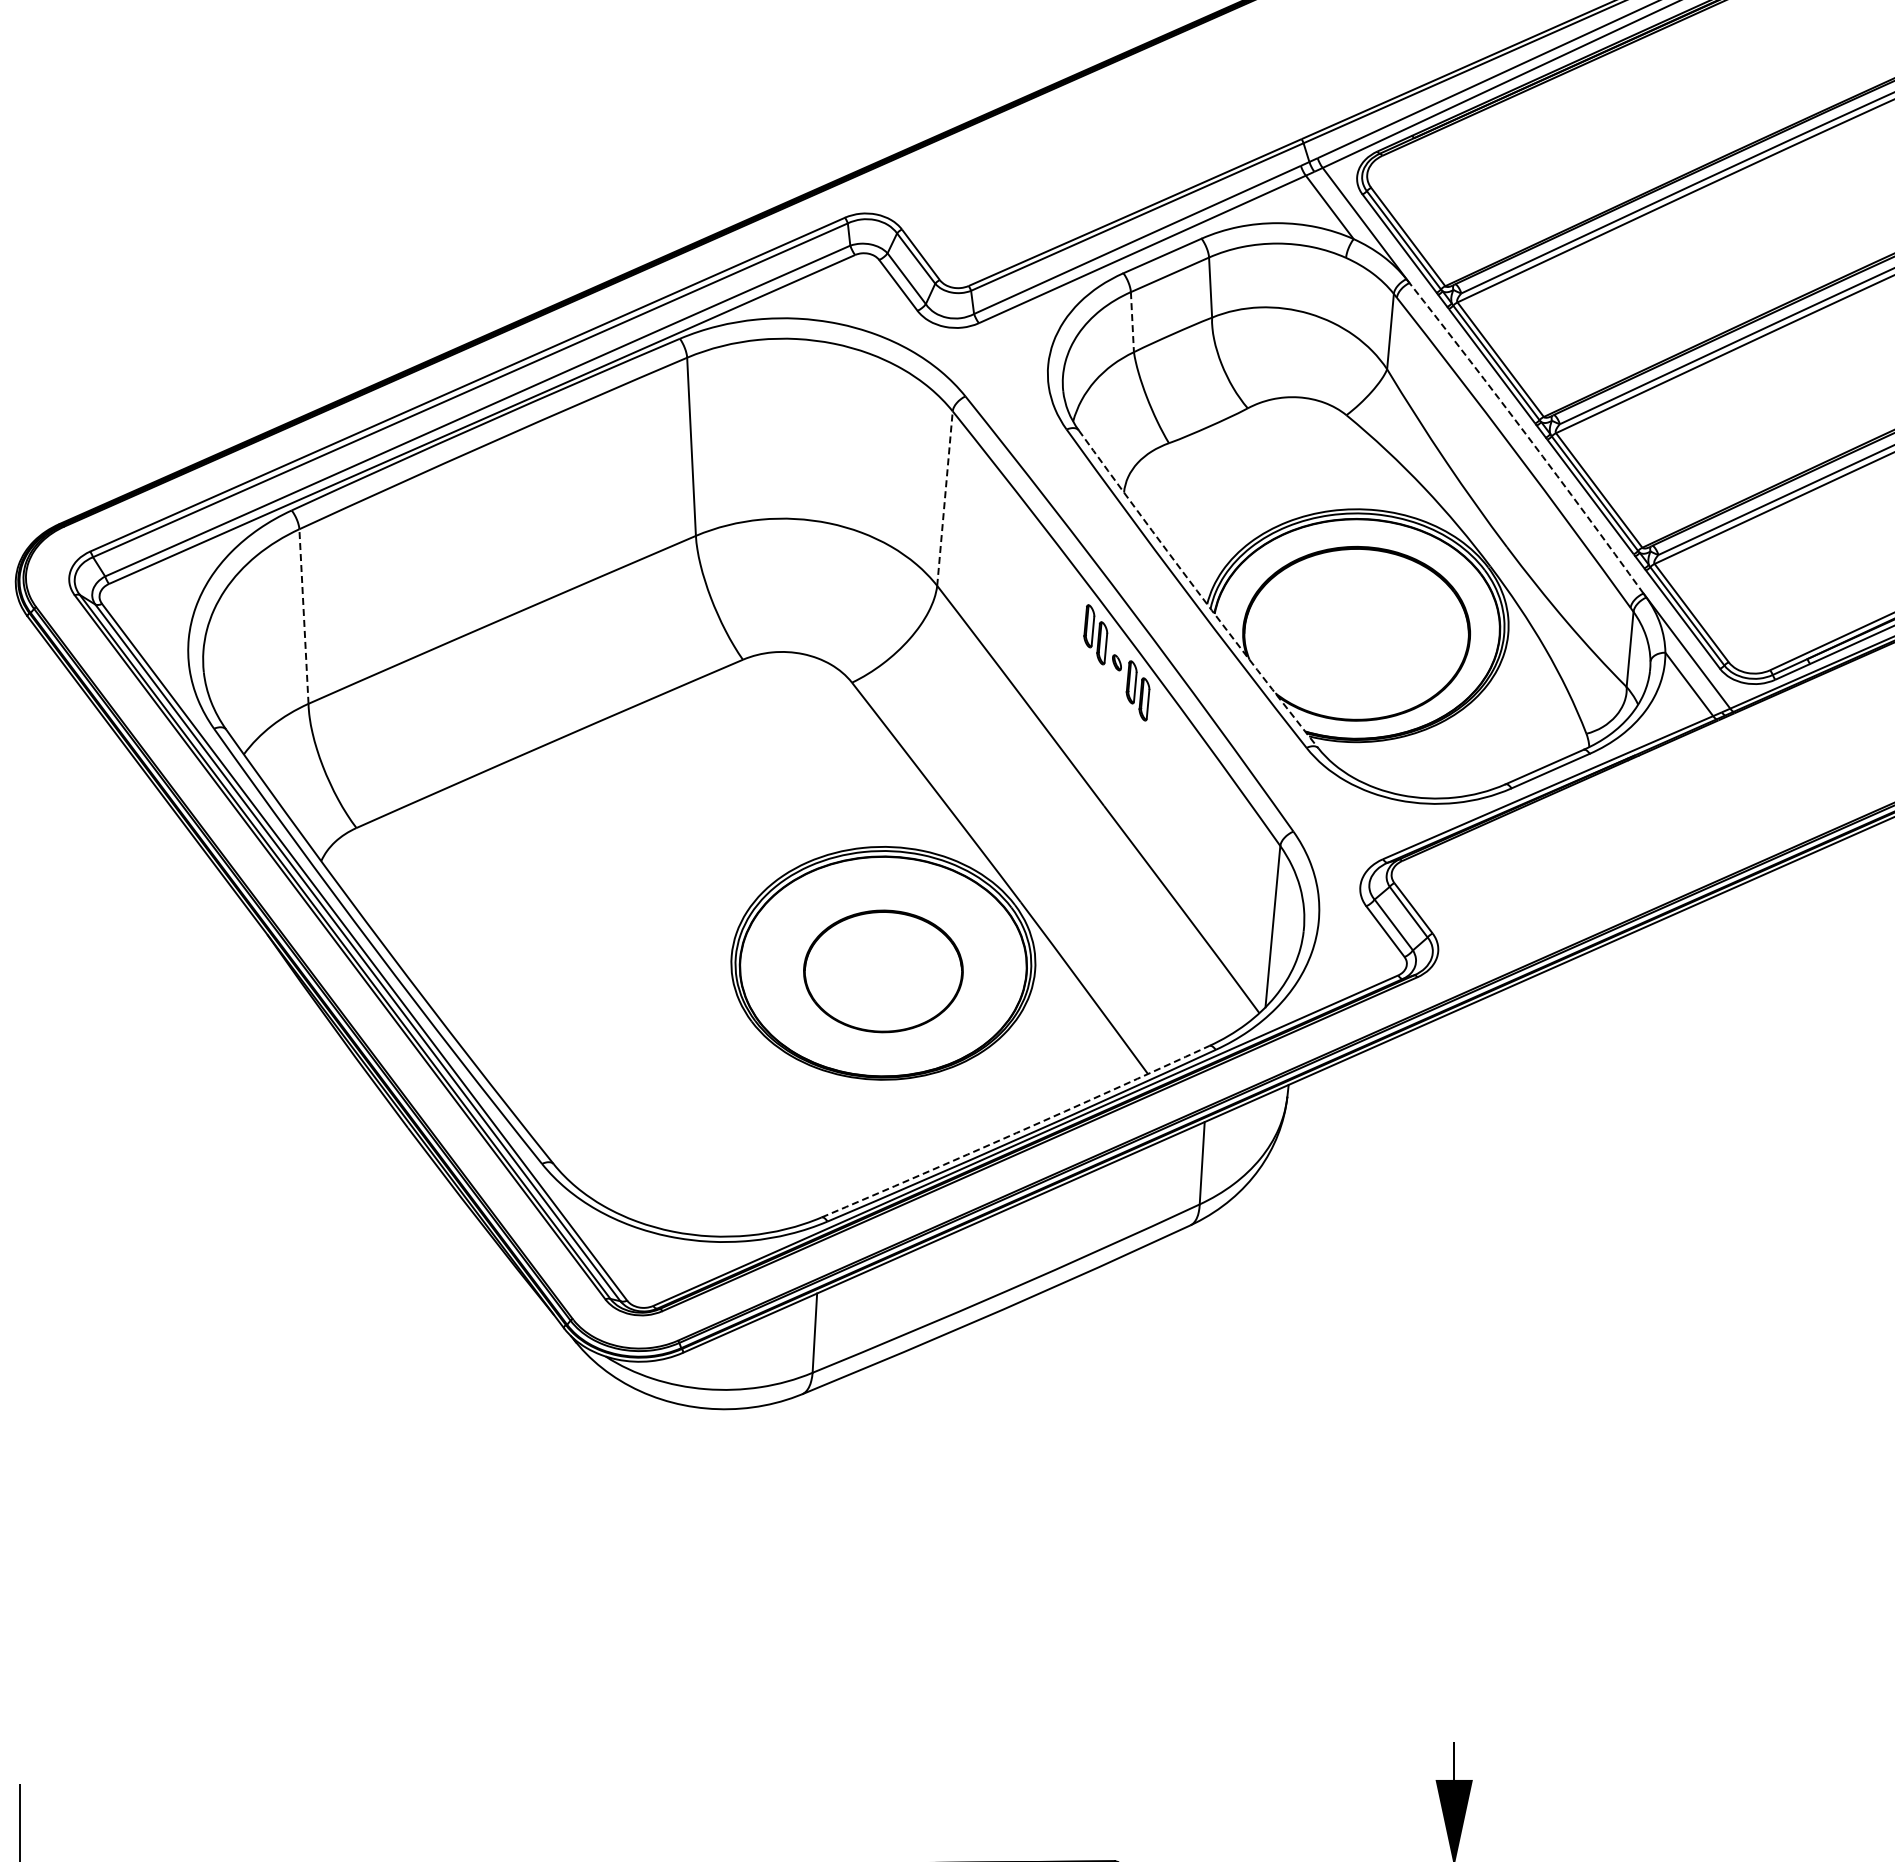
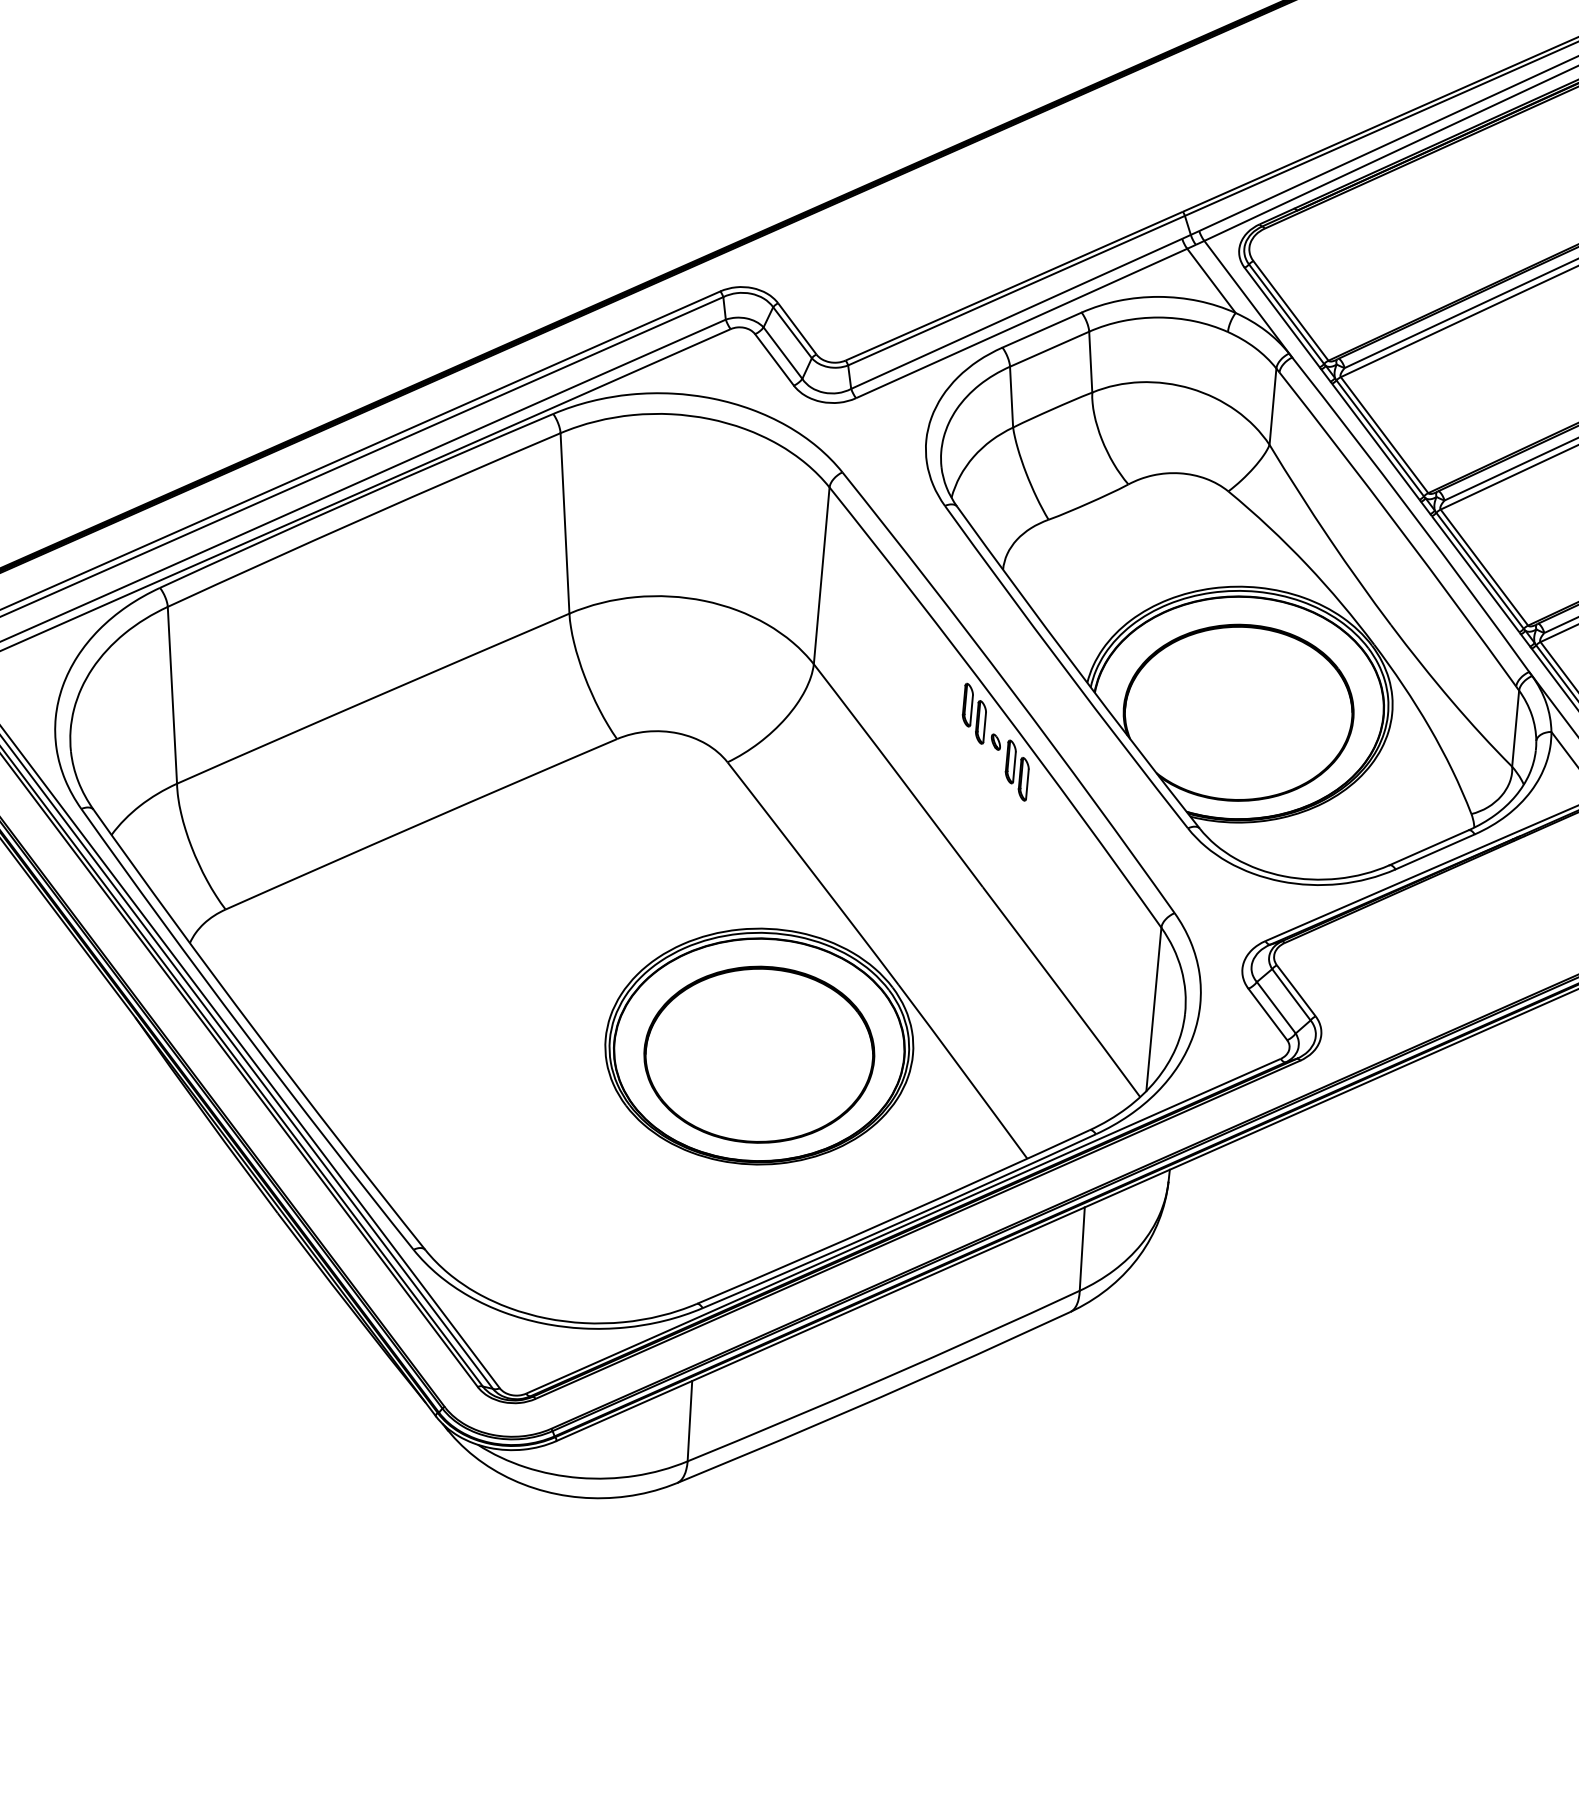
line: (1132, 322) -> (1011, 397), dashed -> solid
arc: (1528, 437) -> (1412, 513), dashed -> solid
line: (944, 498) -> (821, 575), dashed -> solid
arc: (1196, 590) -> (1076, 668), dashed -> solid
line: (303, 616) -> (171, 695), dashed -> solid
part: (883, 971) -> (759, 1054), size x1.43
arc: (1016, 1133) -> (894, 1218), dashed -> solid

